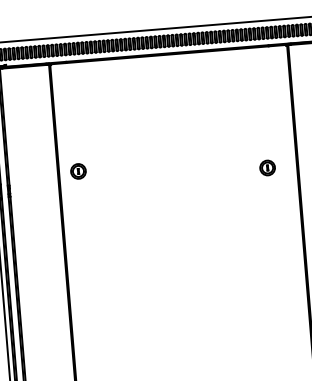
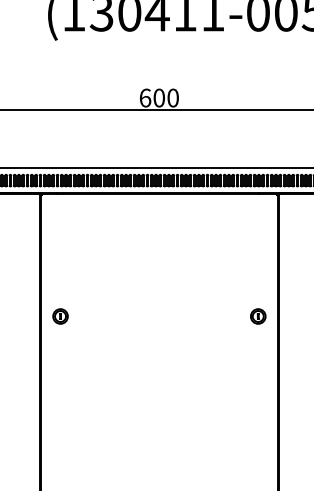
part: (267, 167) -> (258, 316), moved
part: (78, 171) -> (60, 316), moved

